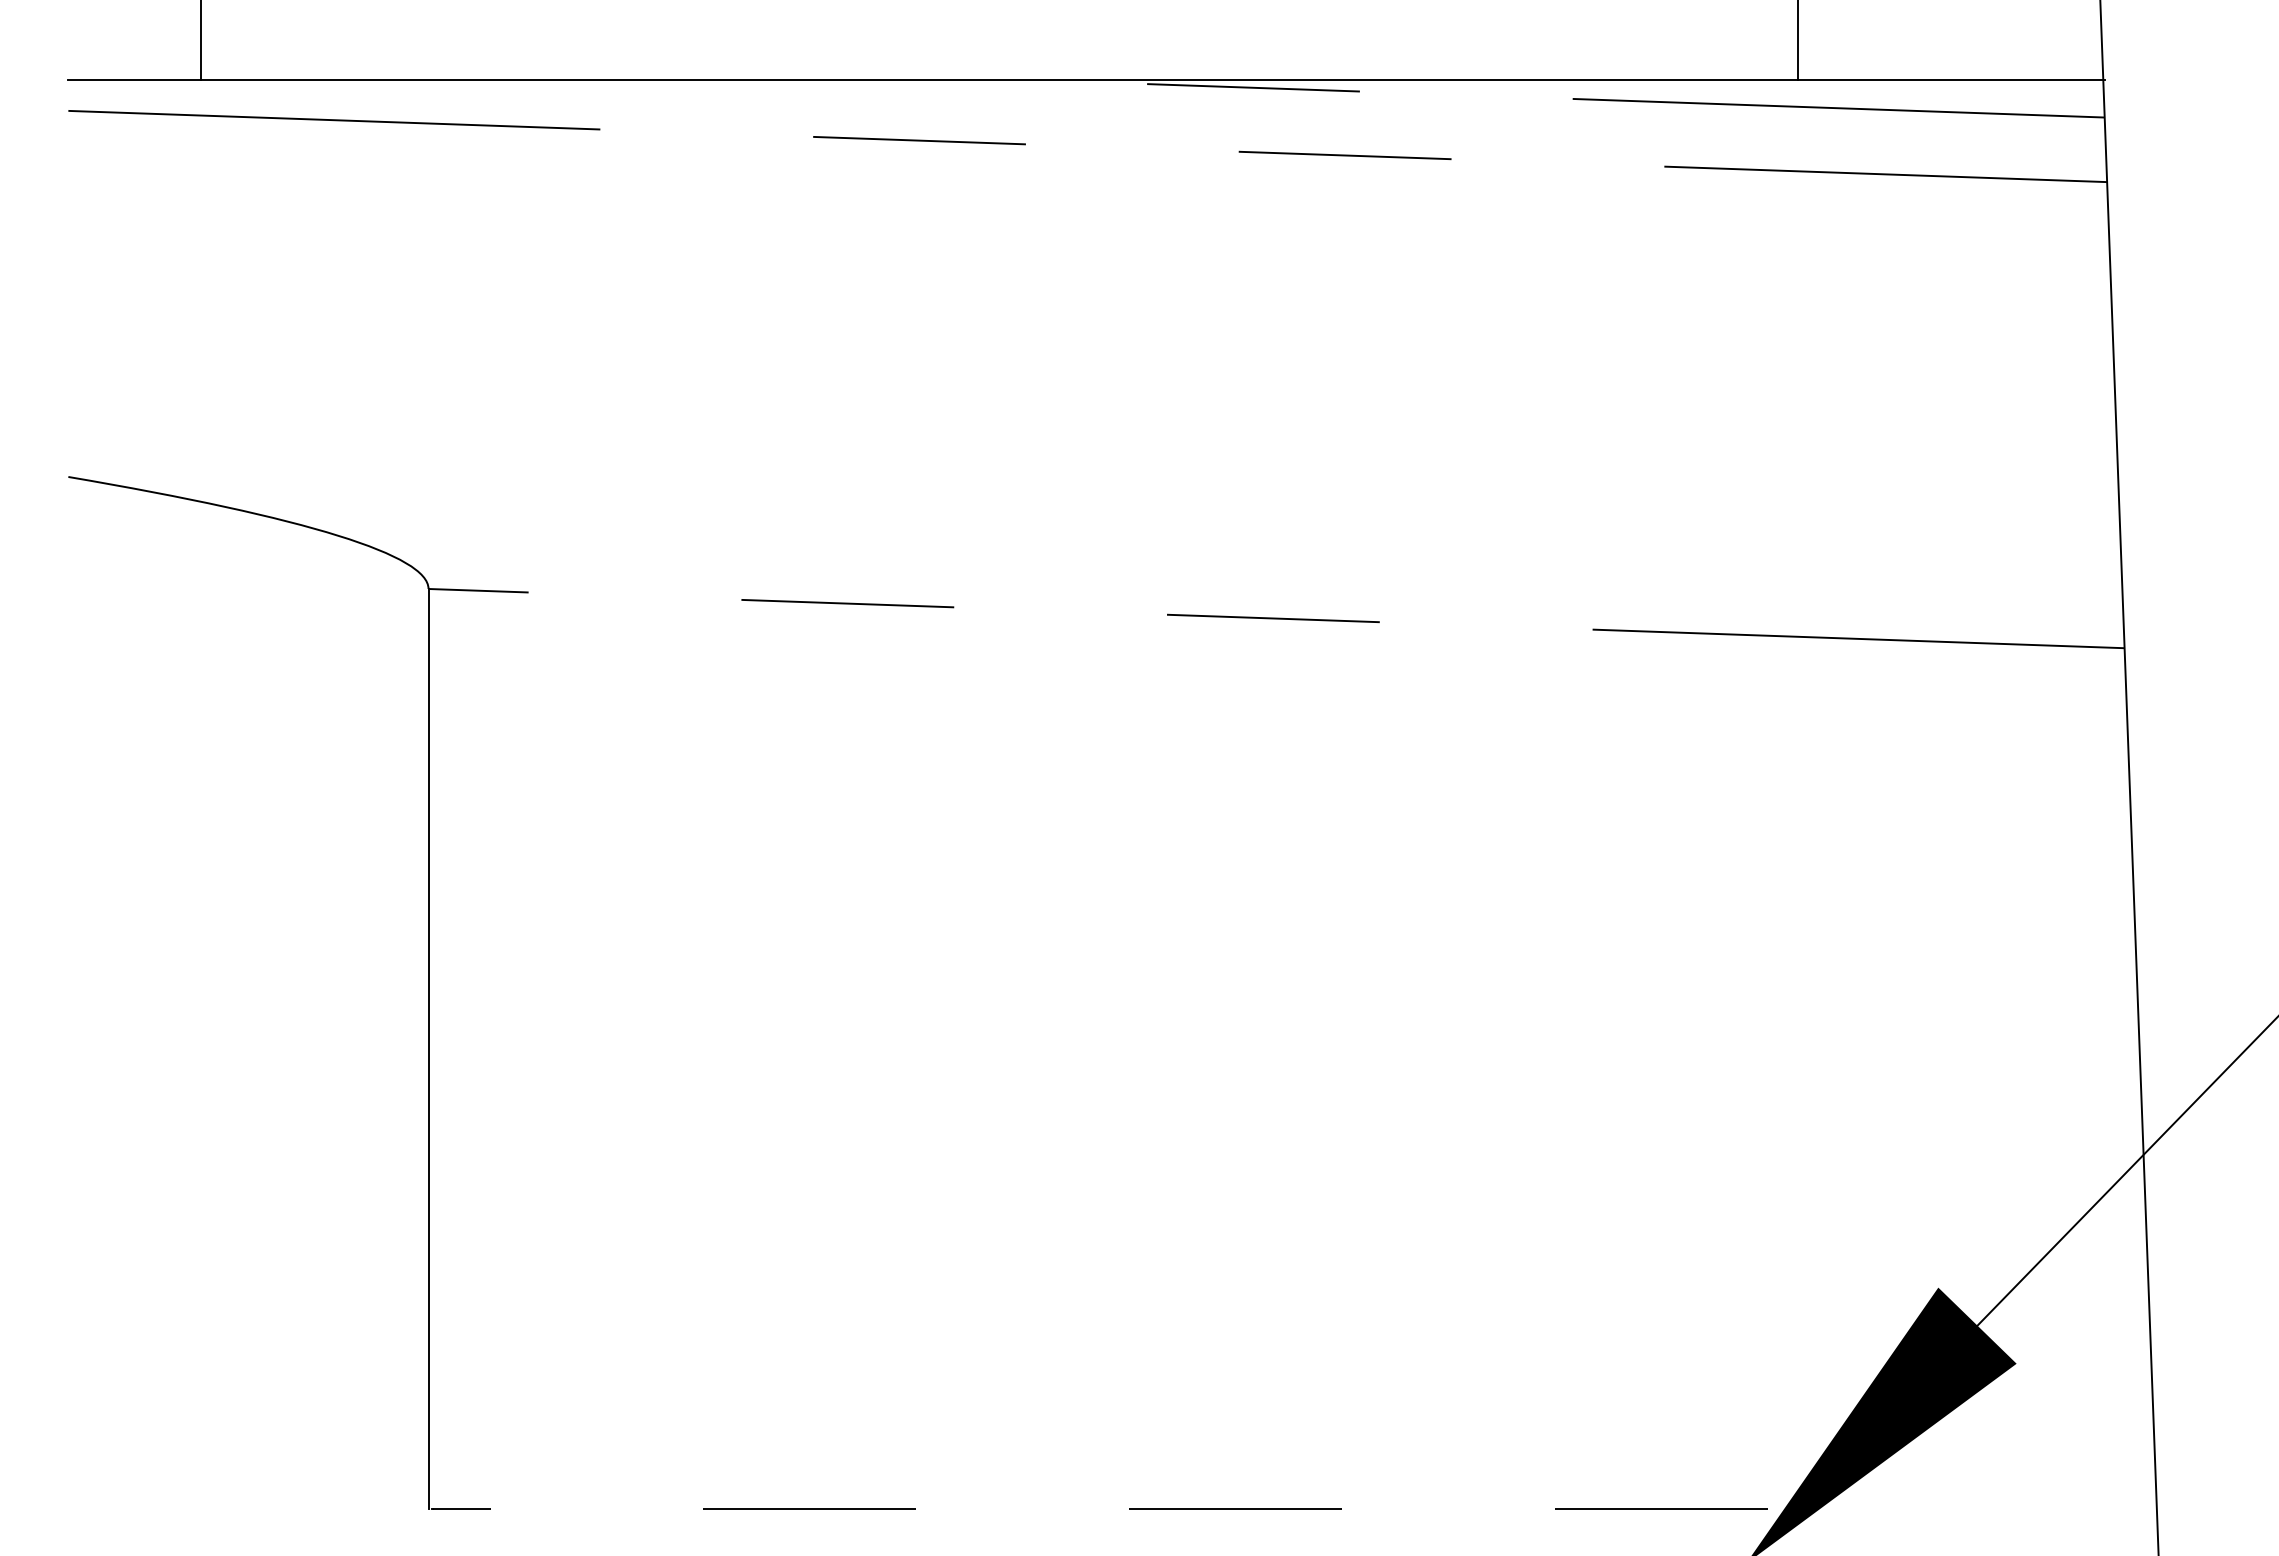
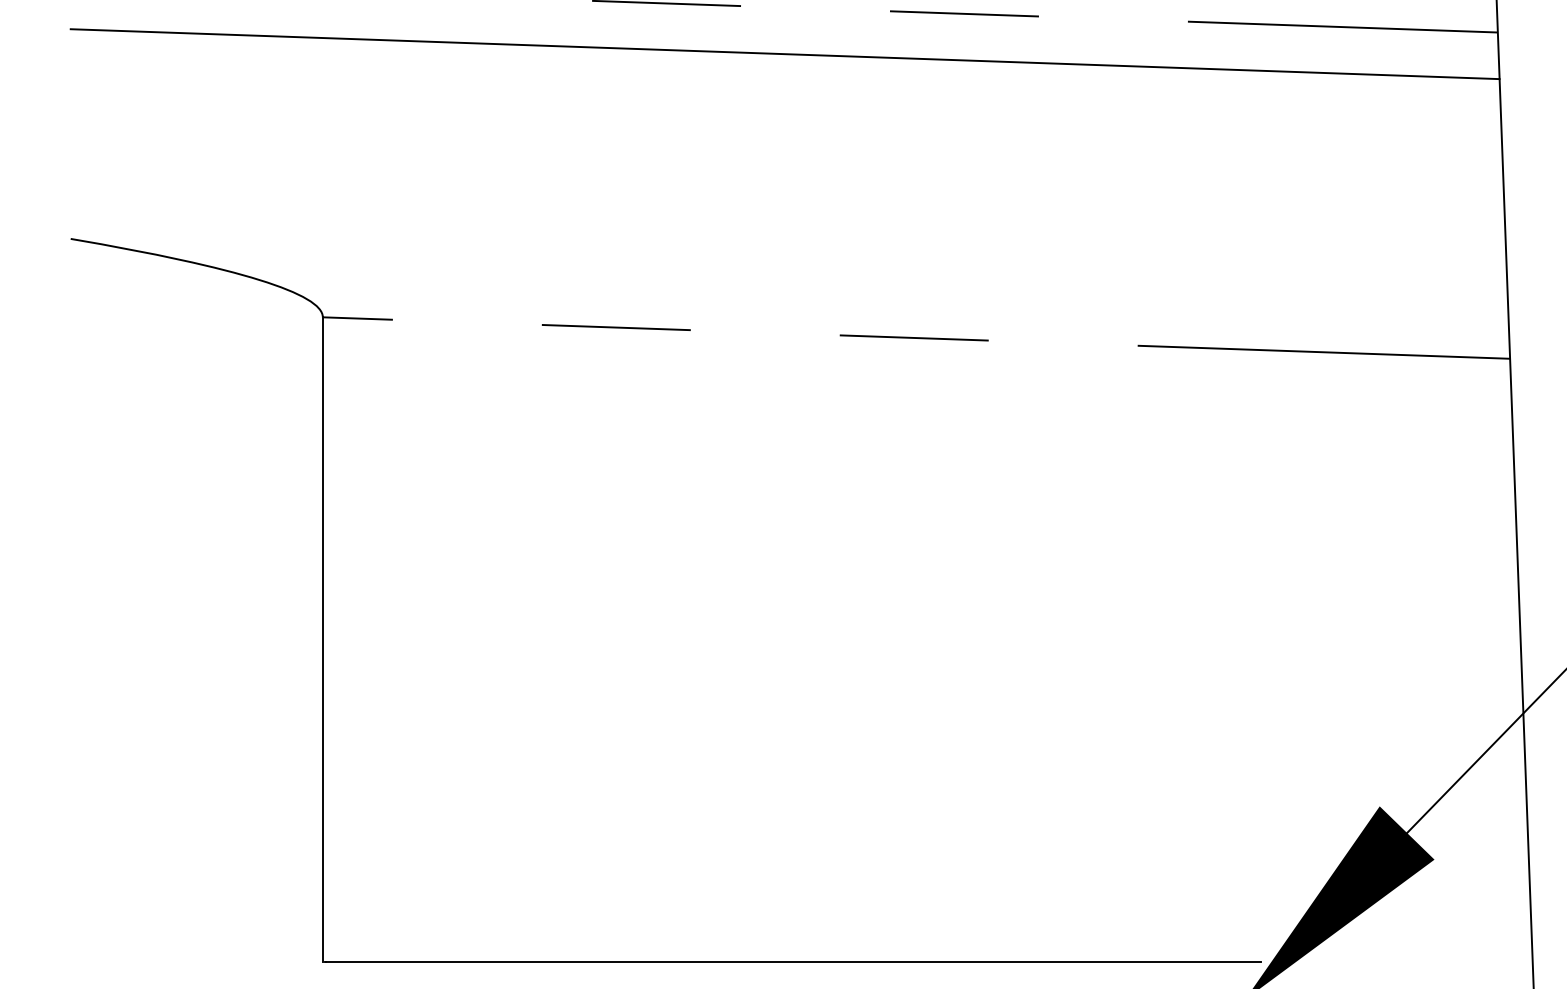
line: (1088, 212) -> (784, 53), added
line: (1100, 1509) -> (793, 961), dashed -> solid

